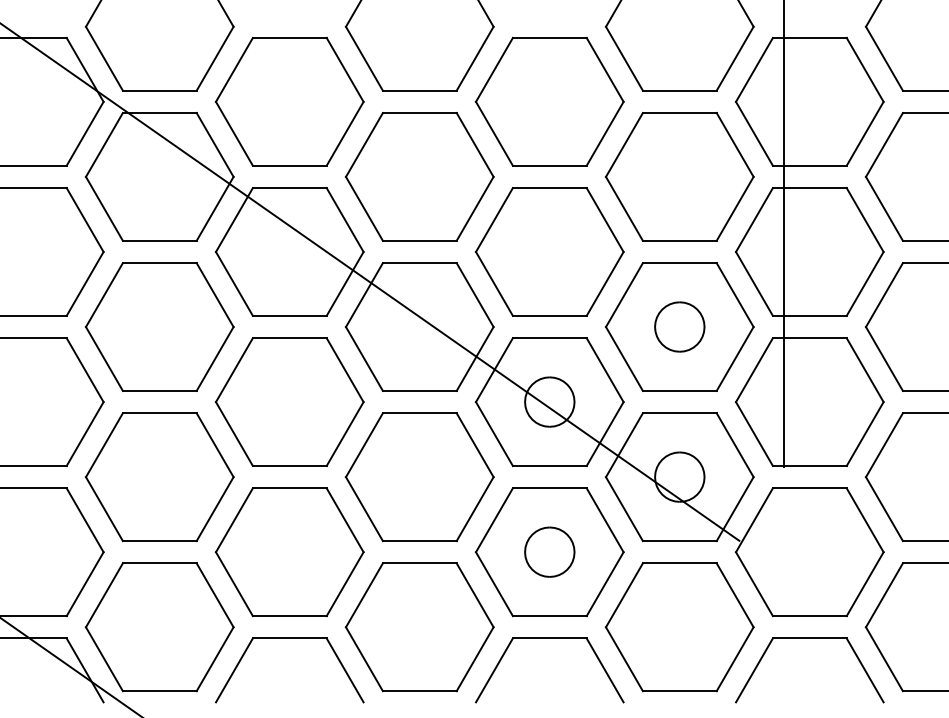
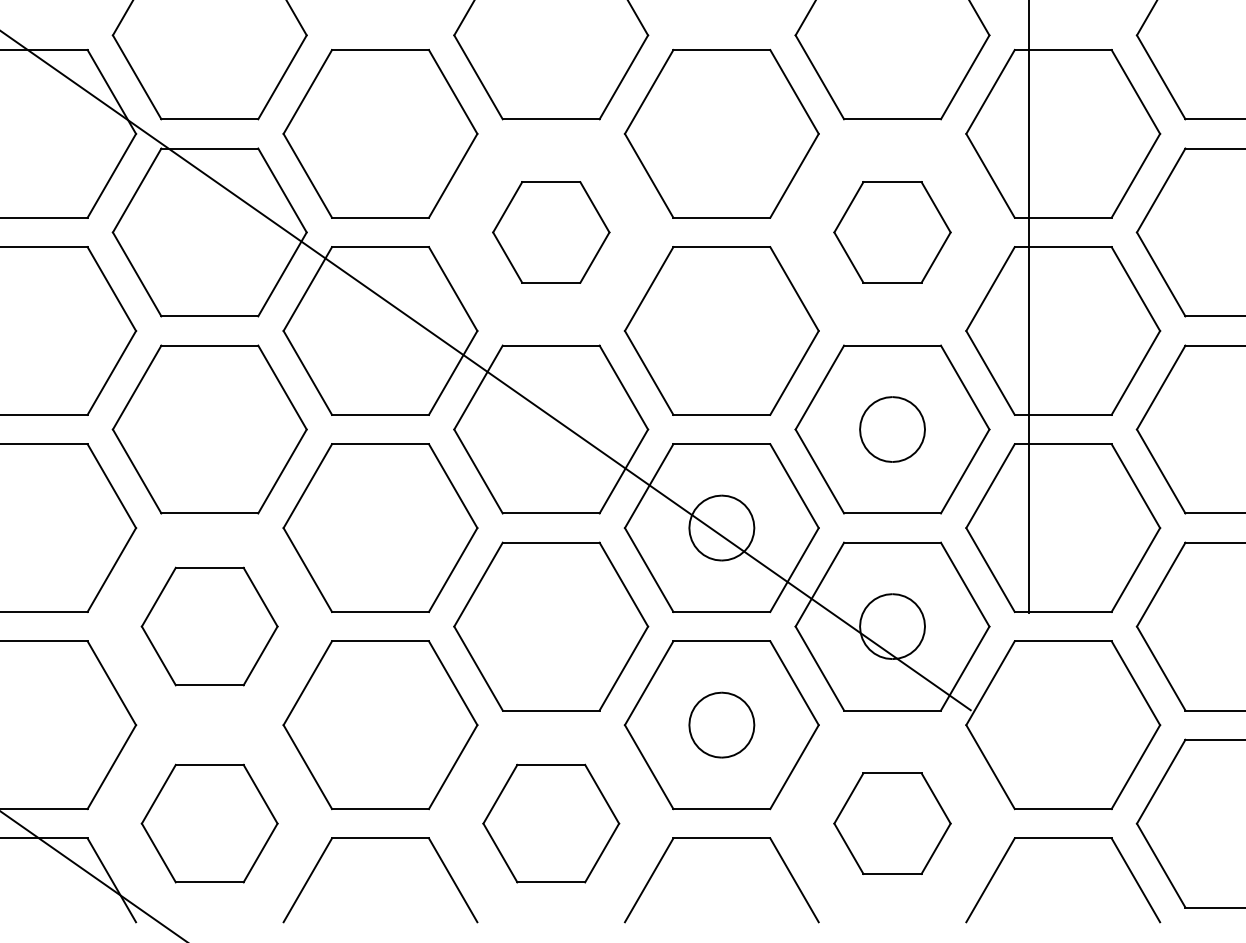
part: (420, 176) -> (551, 232), size x0.6
part: (679, 176) -> (892, 232), size x0.6
part: (159, 477) -> (209, 626), size x0.7
part: (159, 627) -> (209, 823), size x0.7
part: (420, 627) -> (551, 823), size x0.7
part: (679, 627) -> (892, 823), size x0.6

